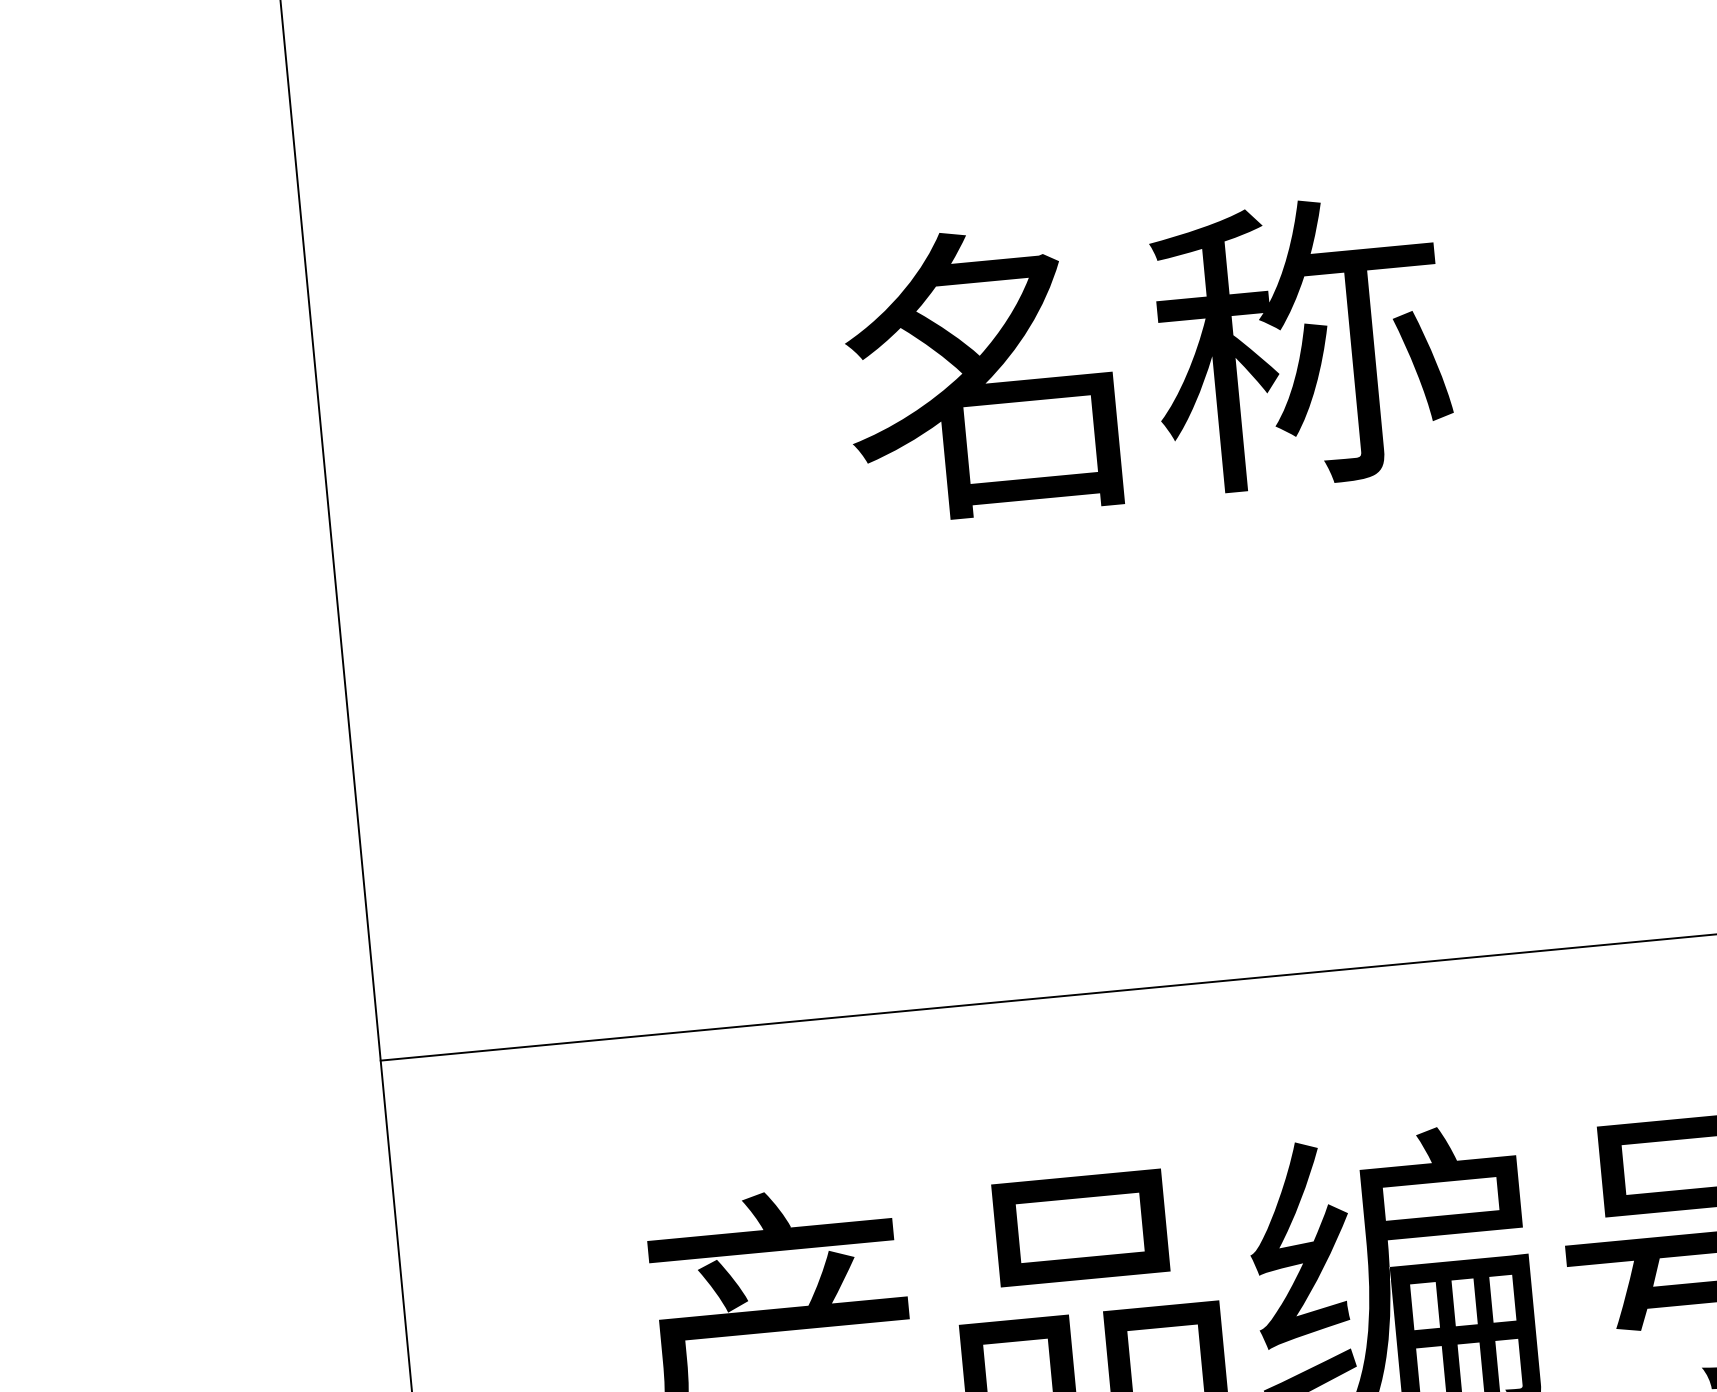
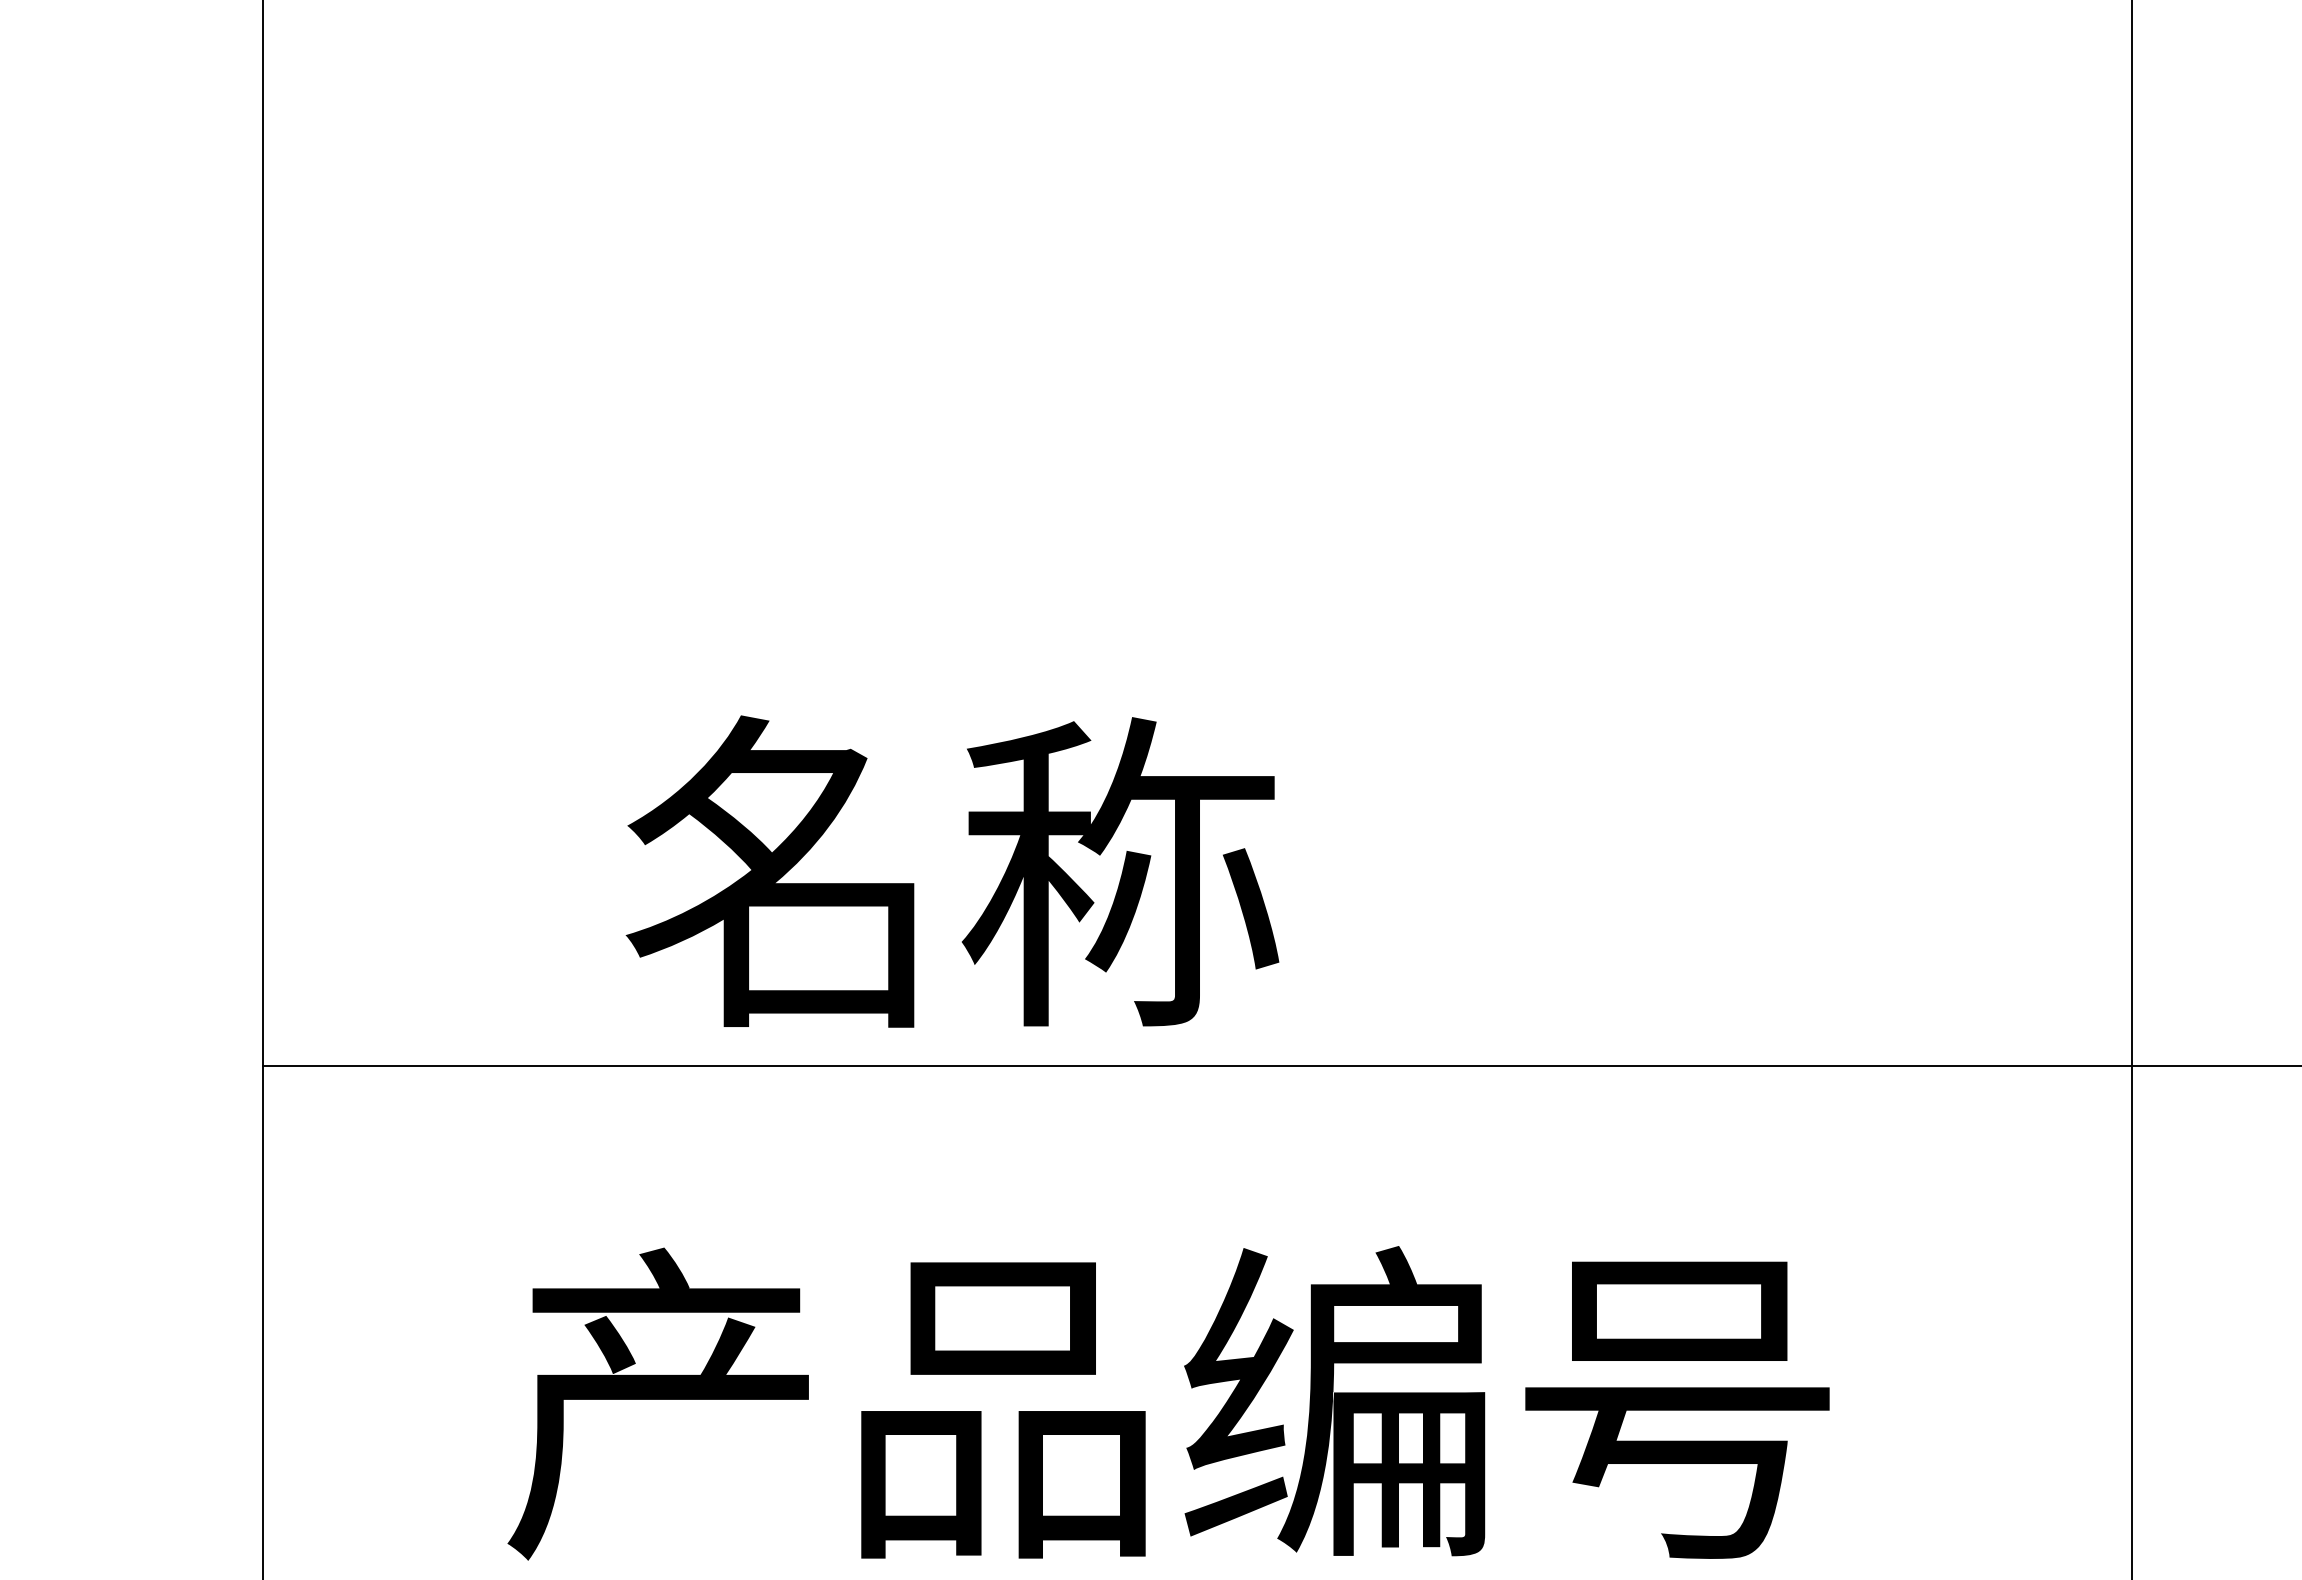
text: (1146, 357) -> (952, 871), moved

